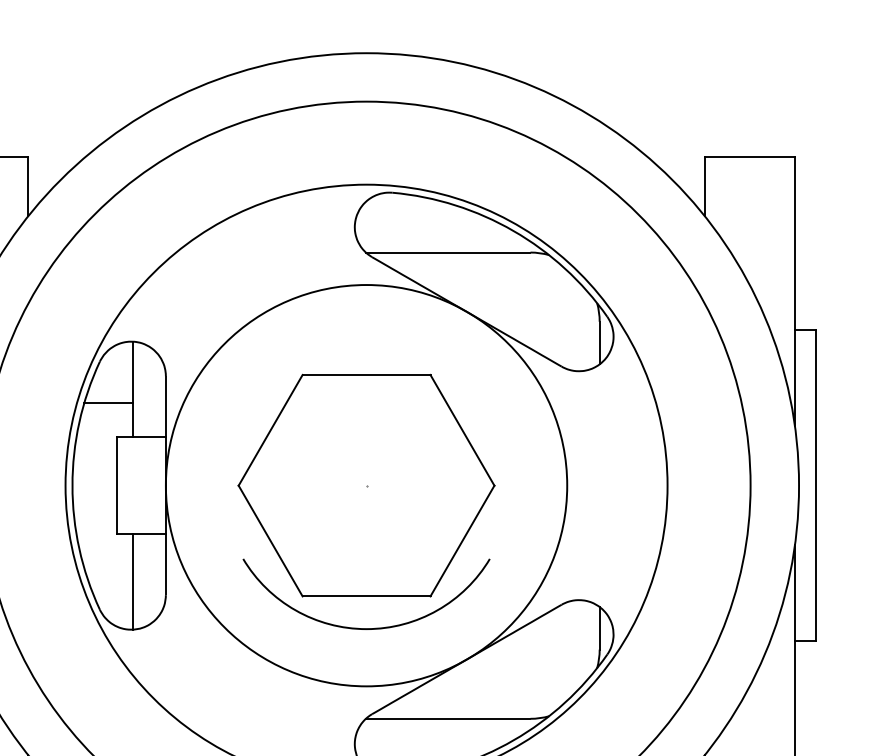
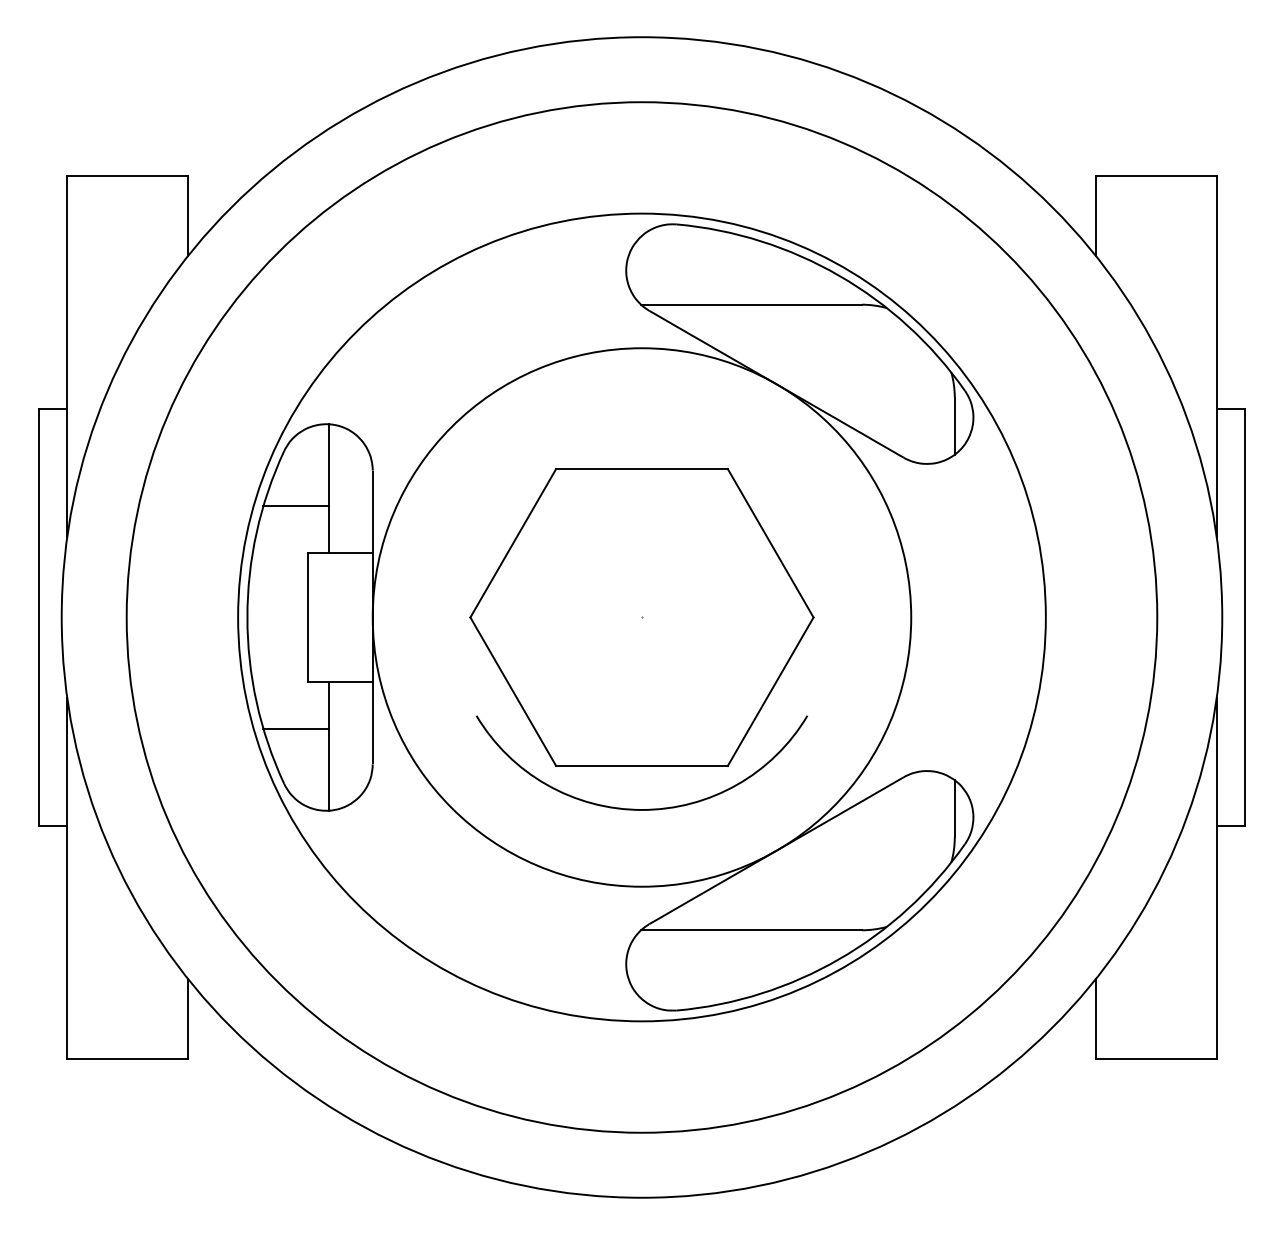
line: (109, 568) -> (296, 728), added

